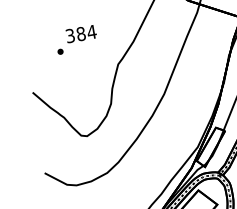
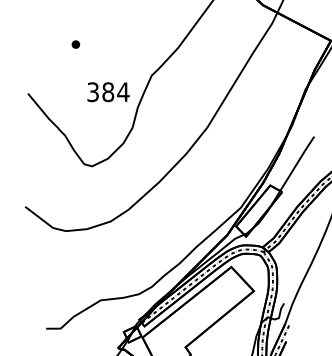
text: (81, 34) -> (108, 92), moved

